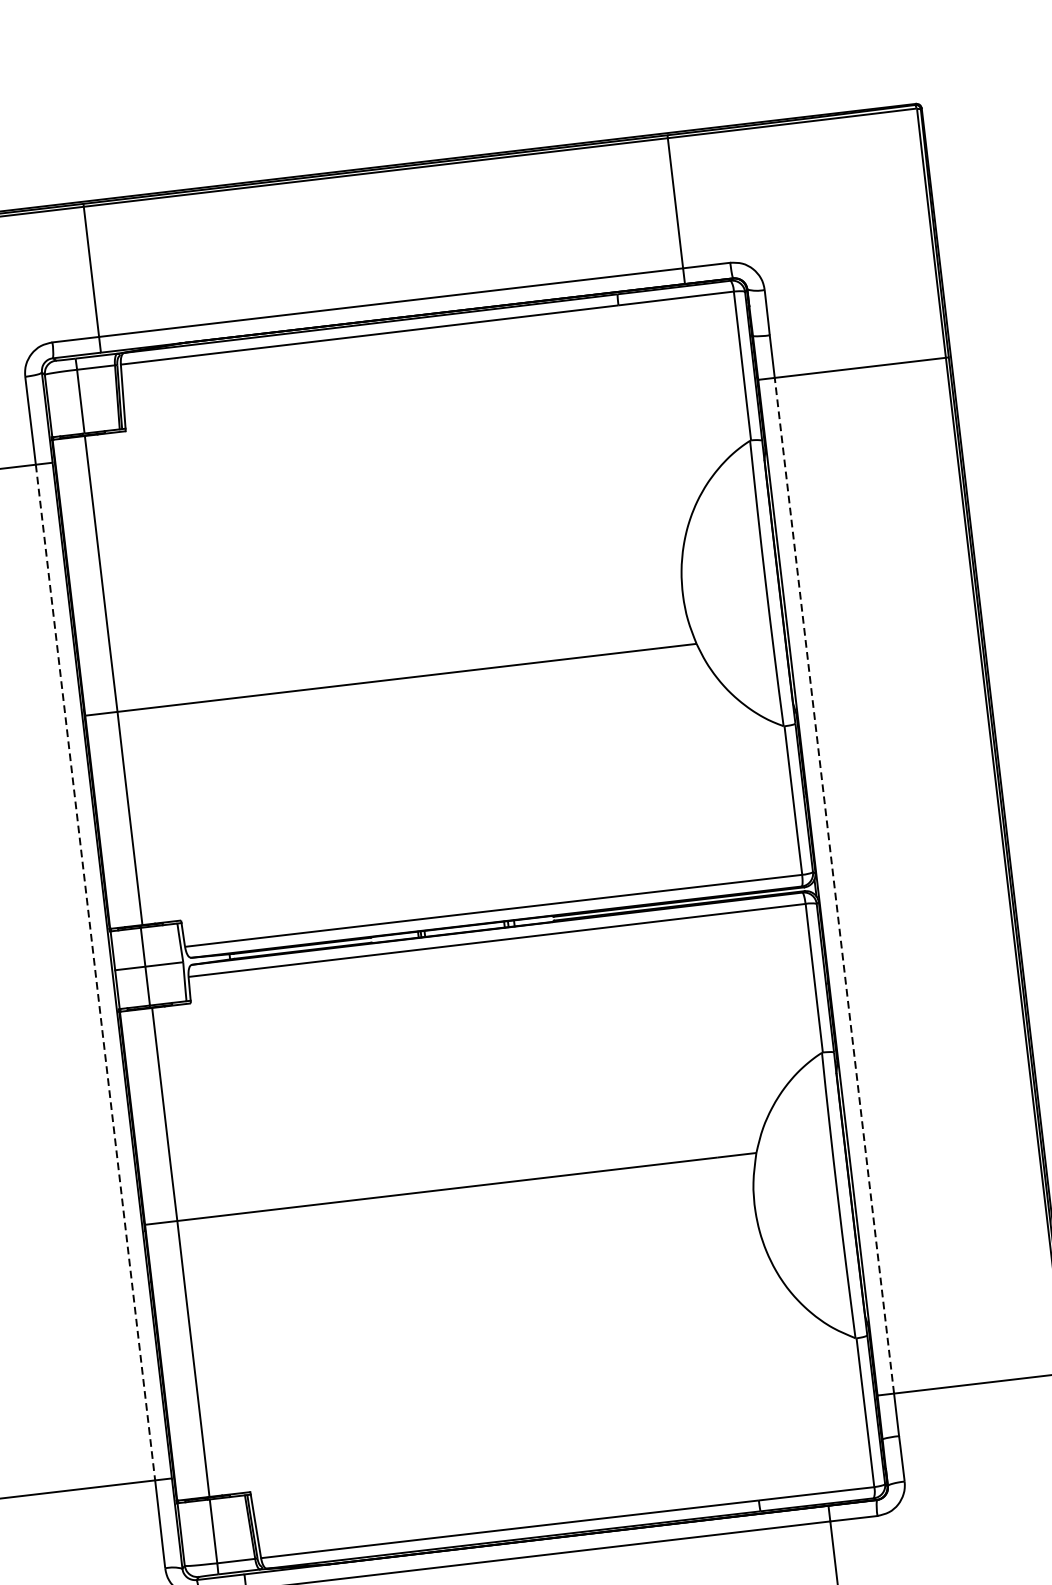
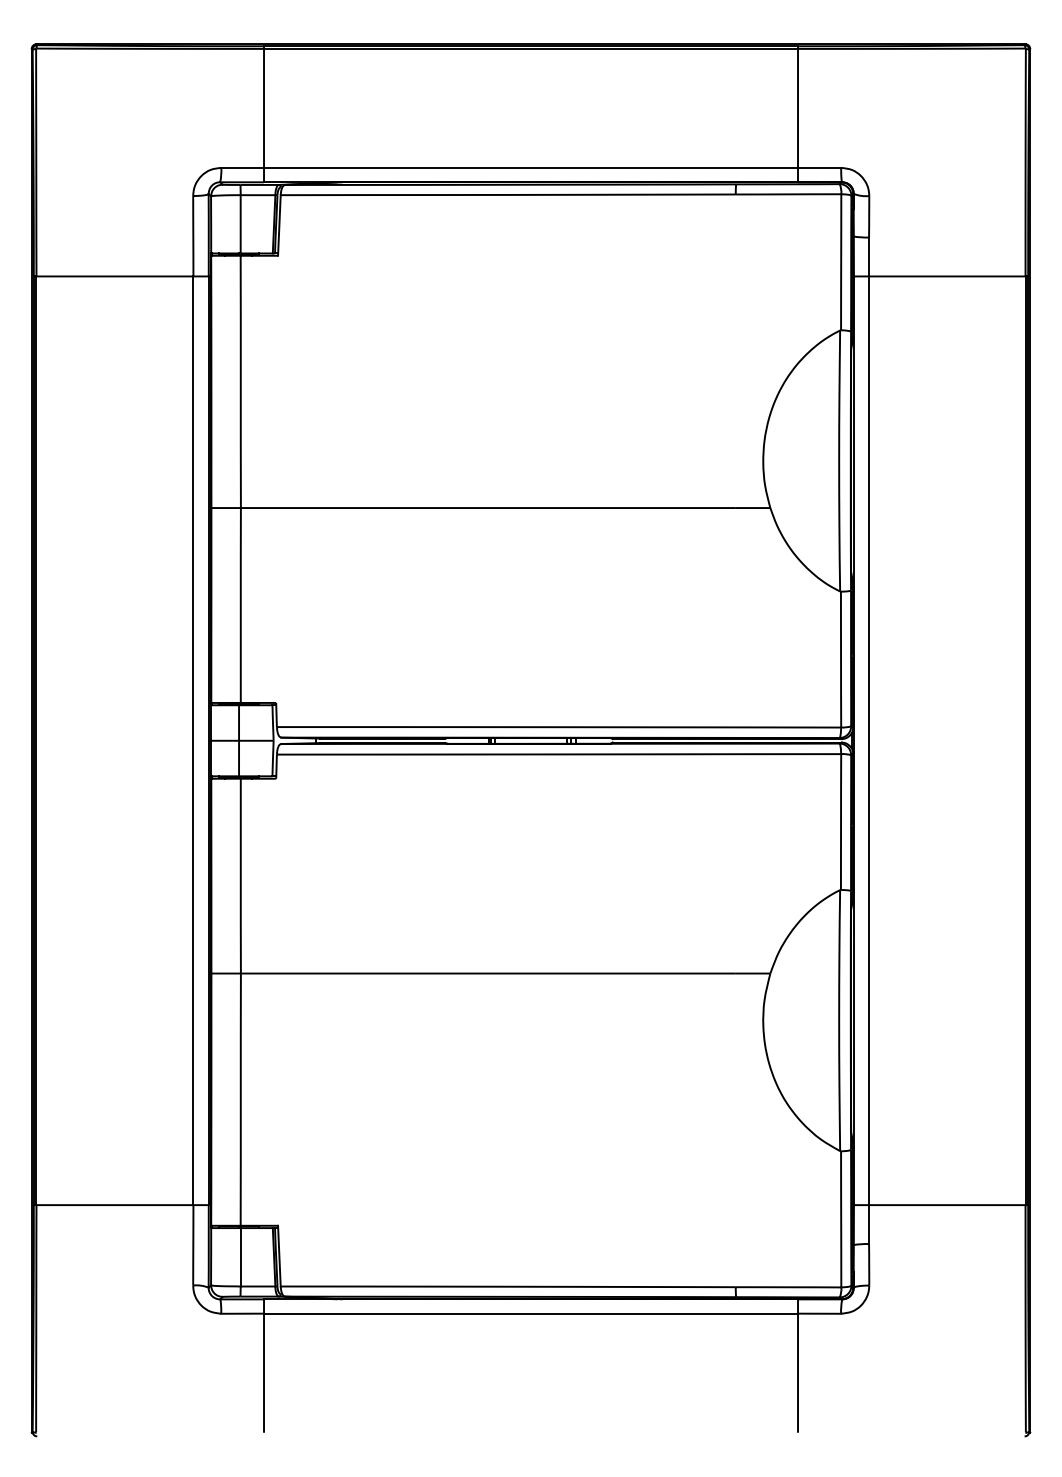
line: (834, 885) -> (869, 740), dashed -> solid
line: (95, 973) -> (193, 741), dashed -> solid

